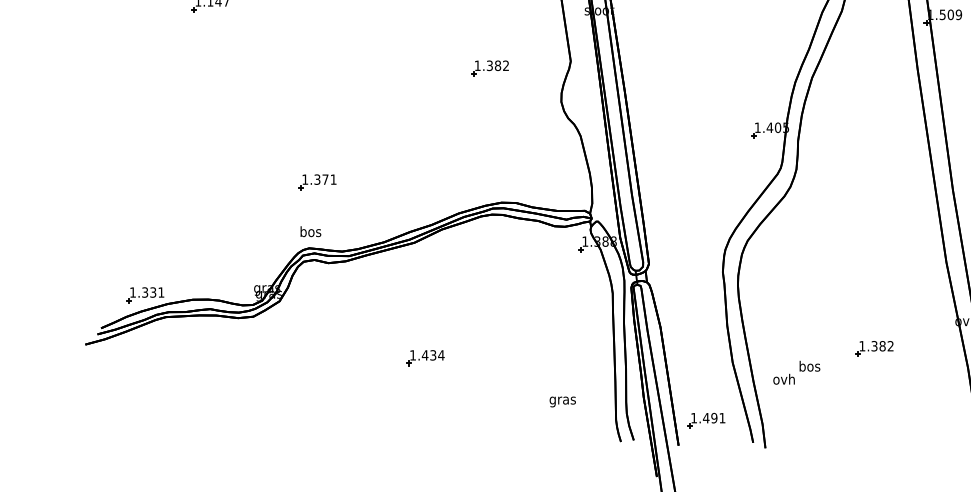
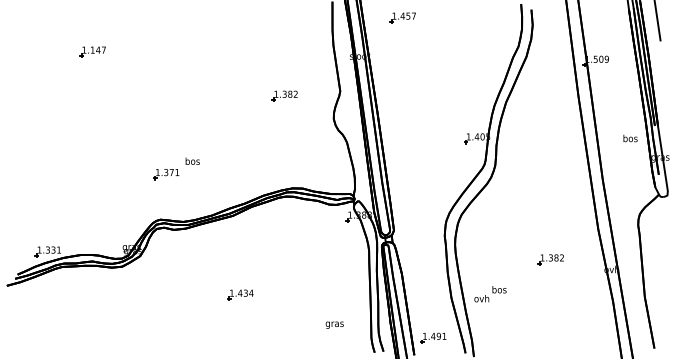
text: (310, 230) -> (192, 160), moved
part: (873, 348) -> (550, 259), moved
text: (796, 373) -> (490, 294), moved

